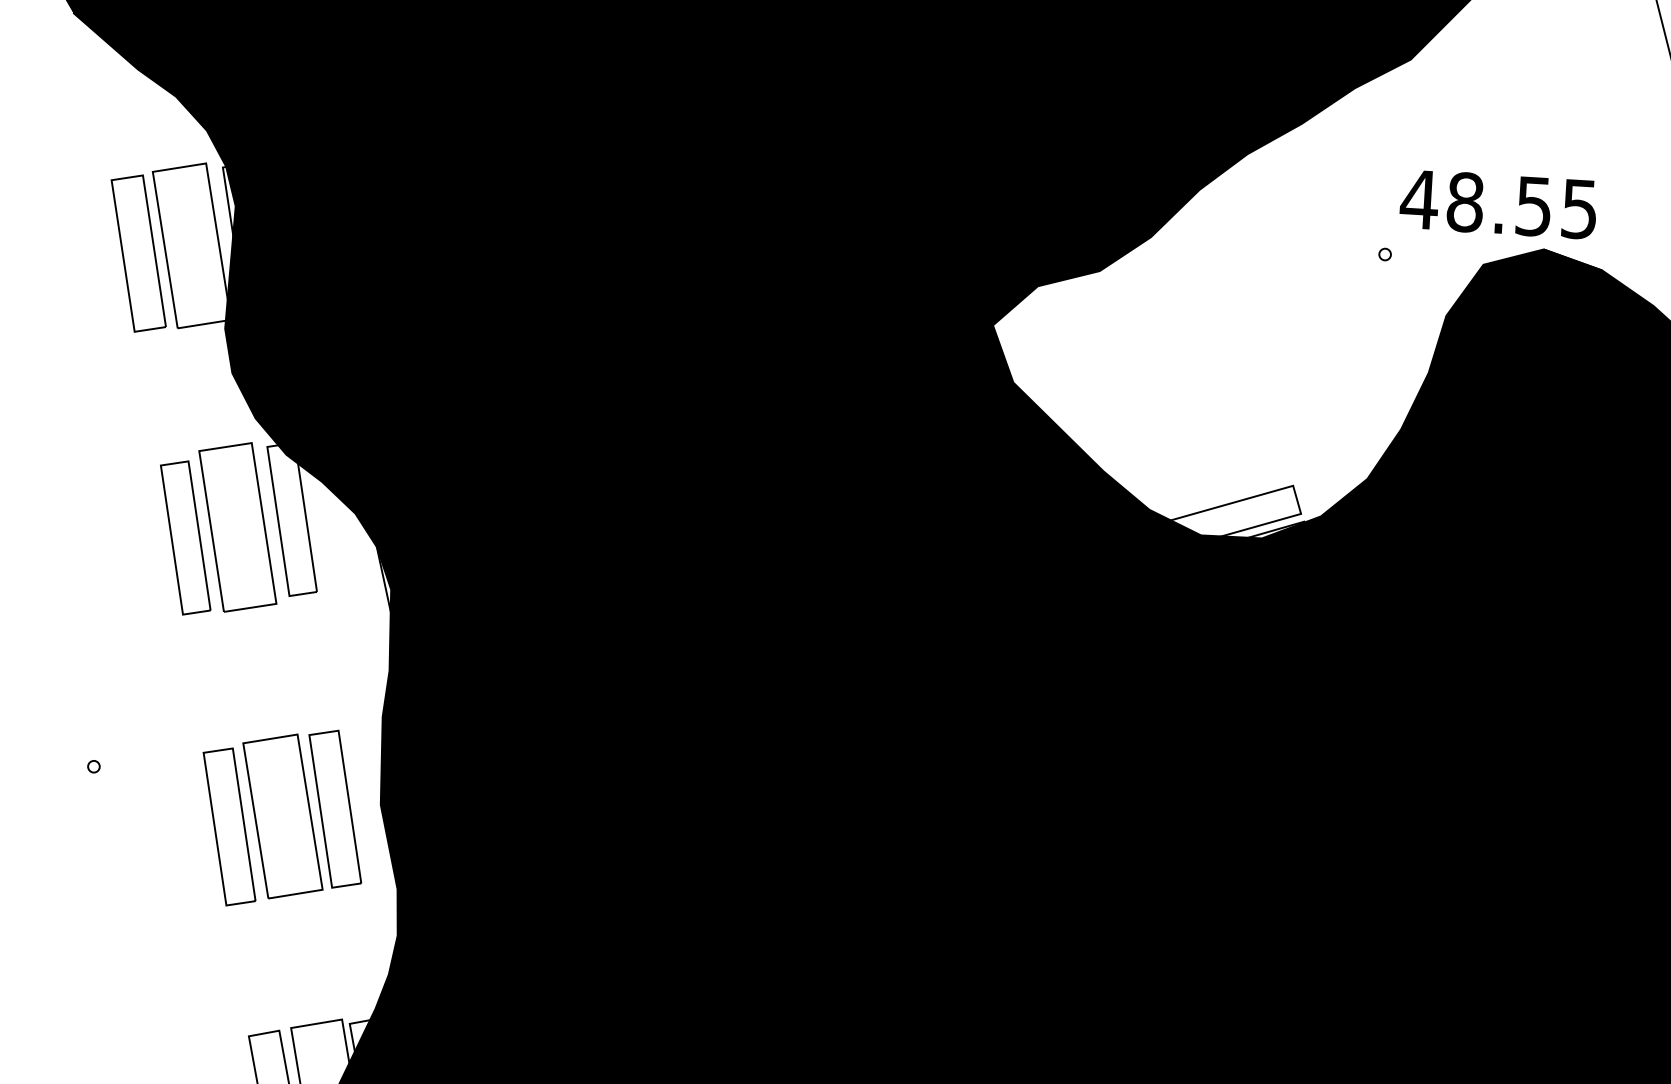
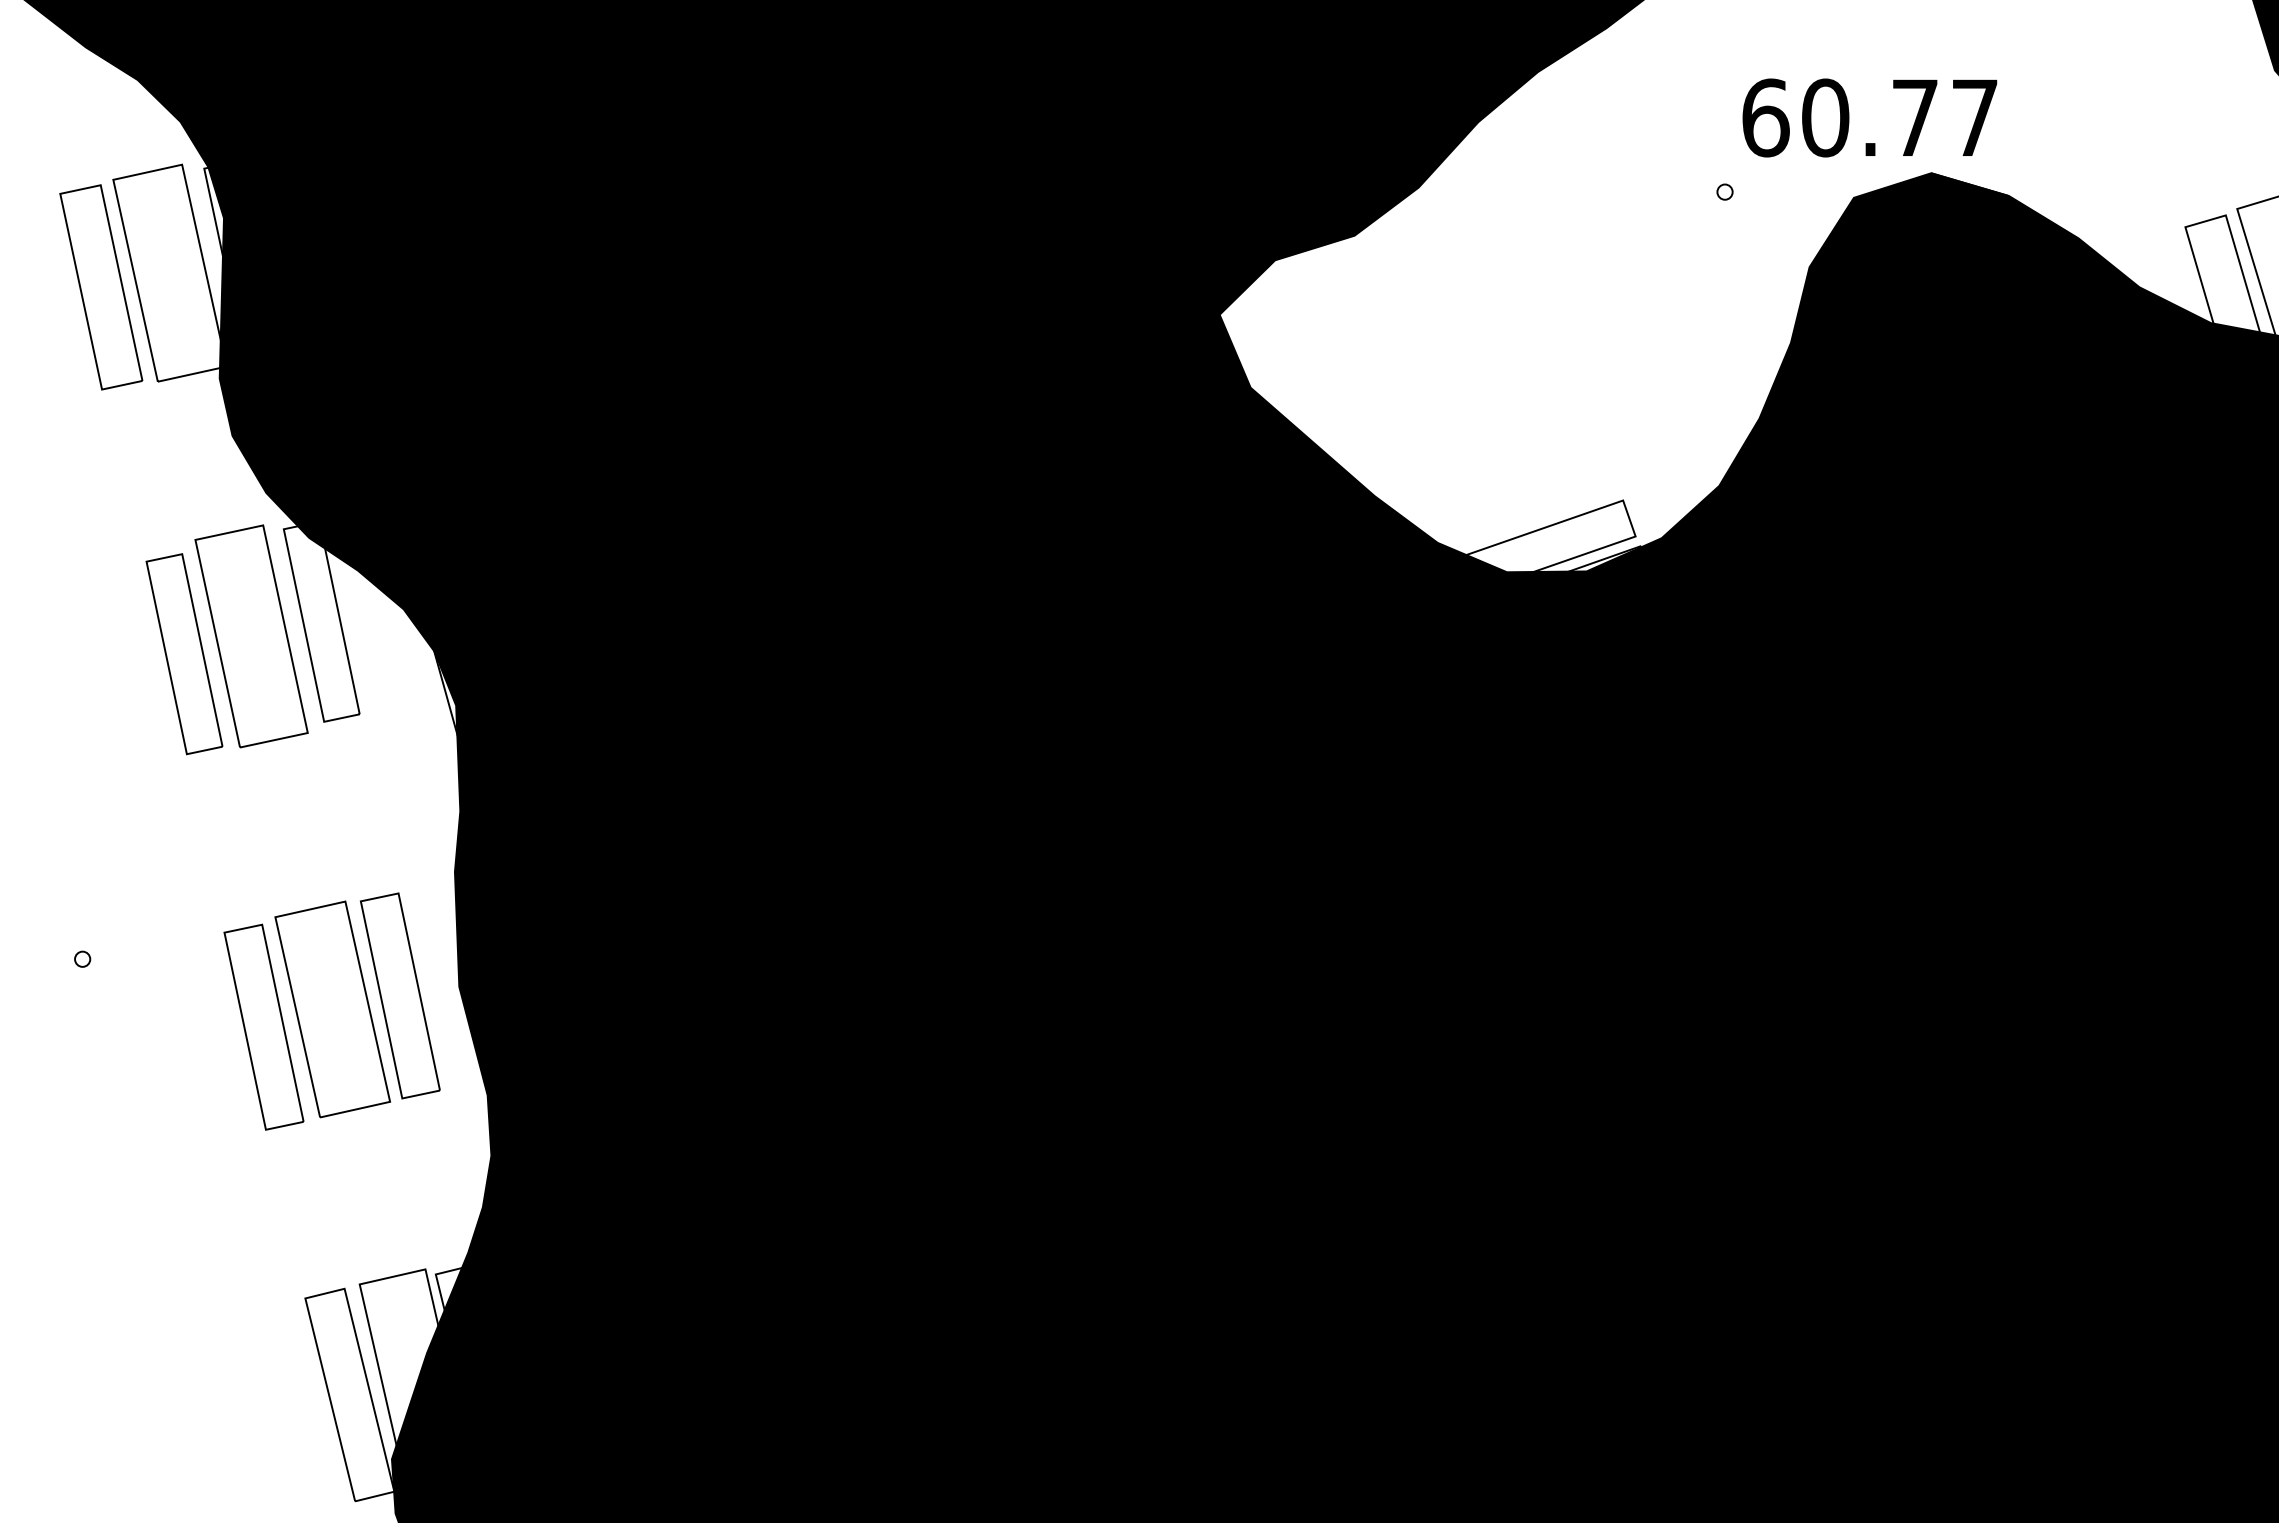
text: (1498, 203) -> (1868, 117), 48.55 -> 60.77

